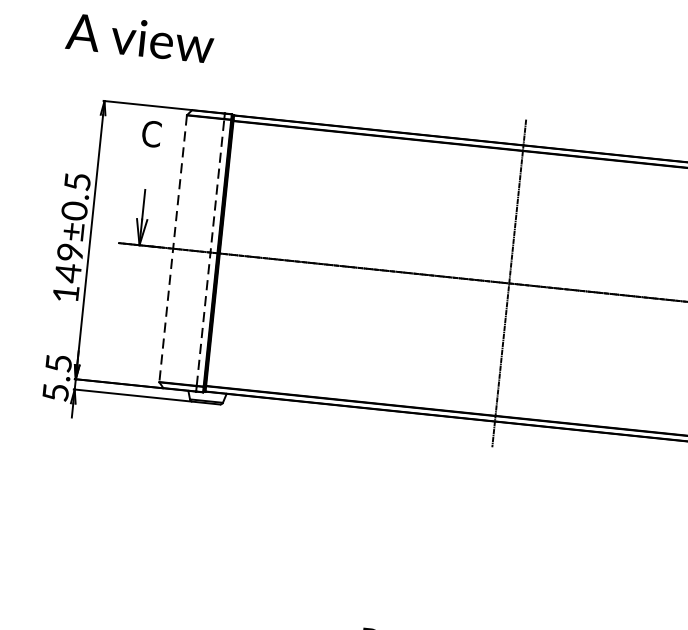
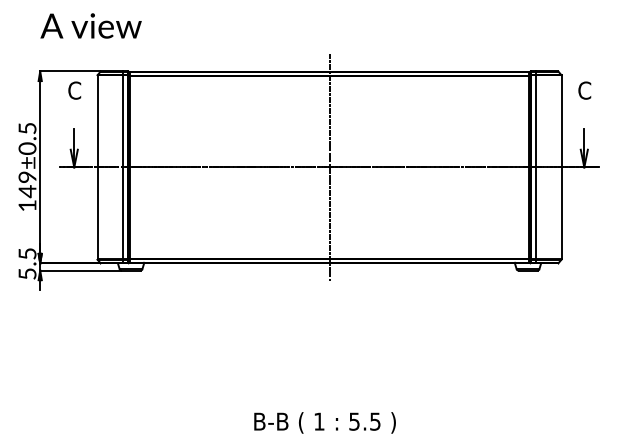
text: (139, 37) -> (90, 25), moved
line: (173, 248) -> (97, 167), dashed -> solid
line: (210, 251) -> (123, 166), dashed -> solid

